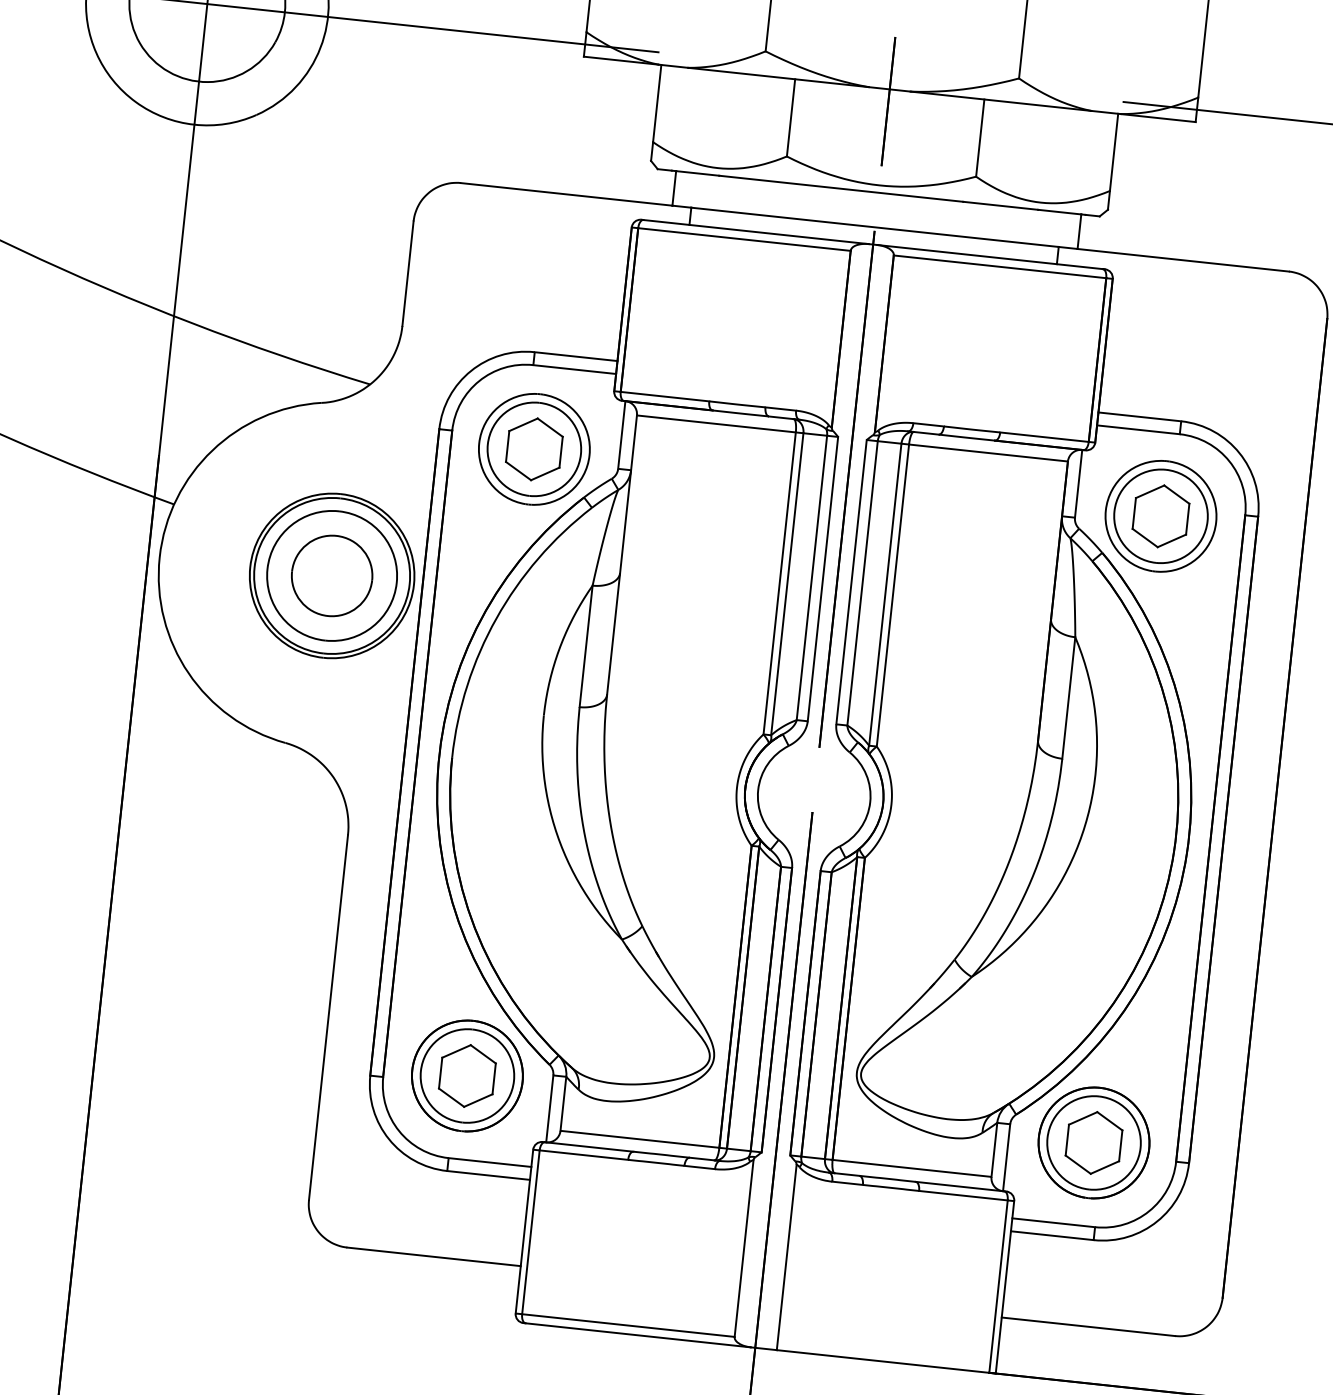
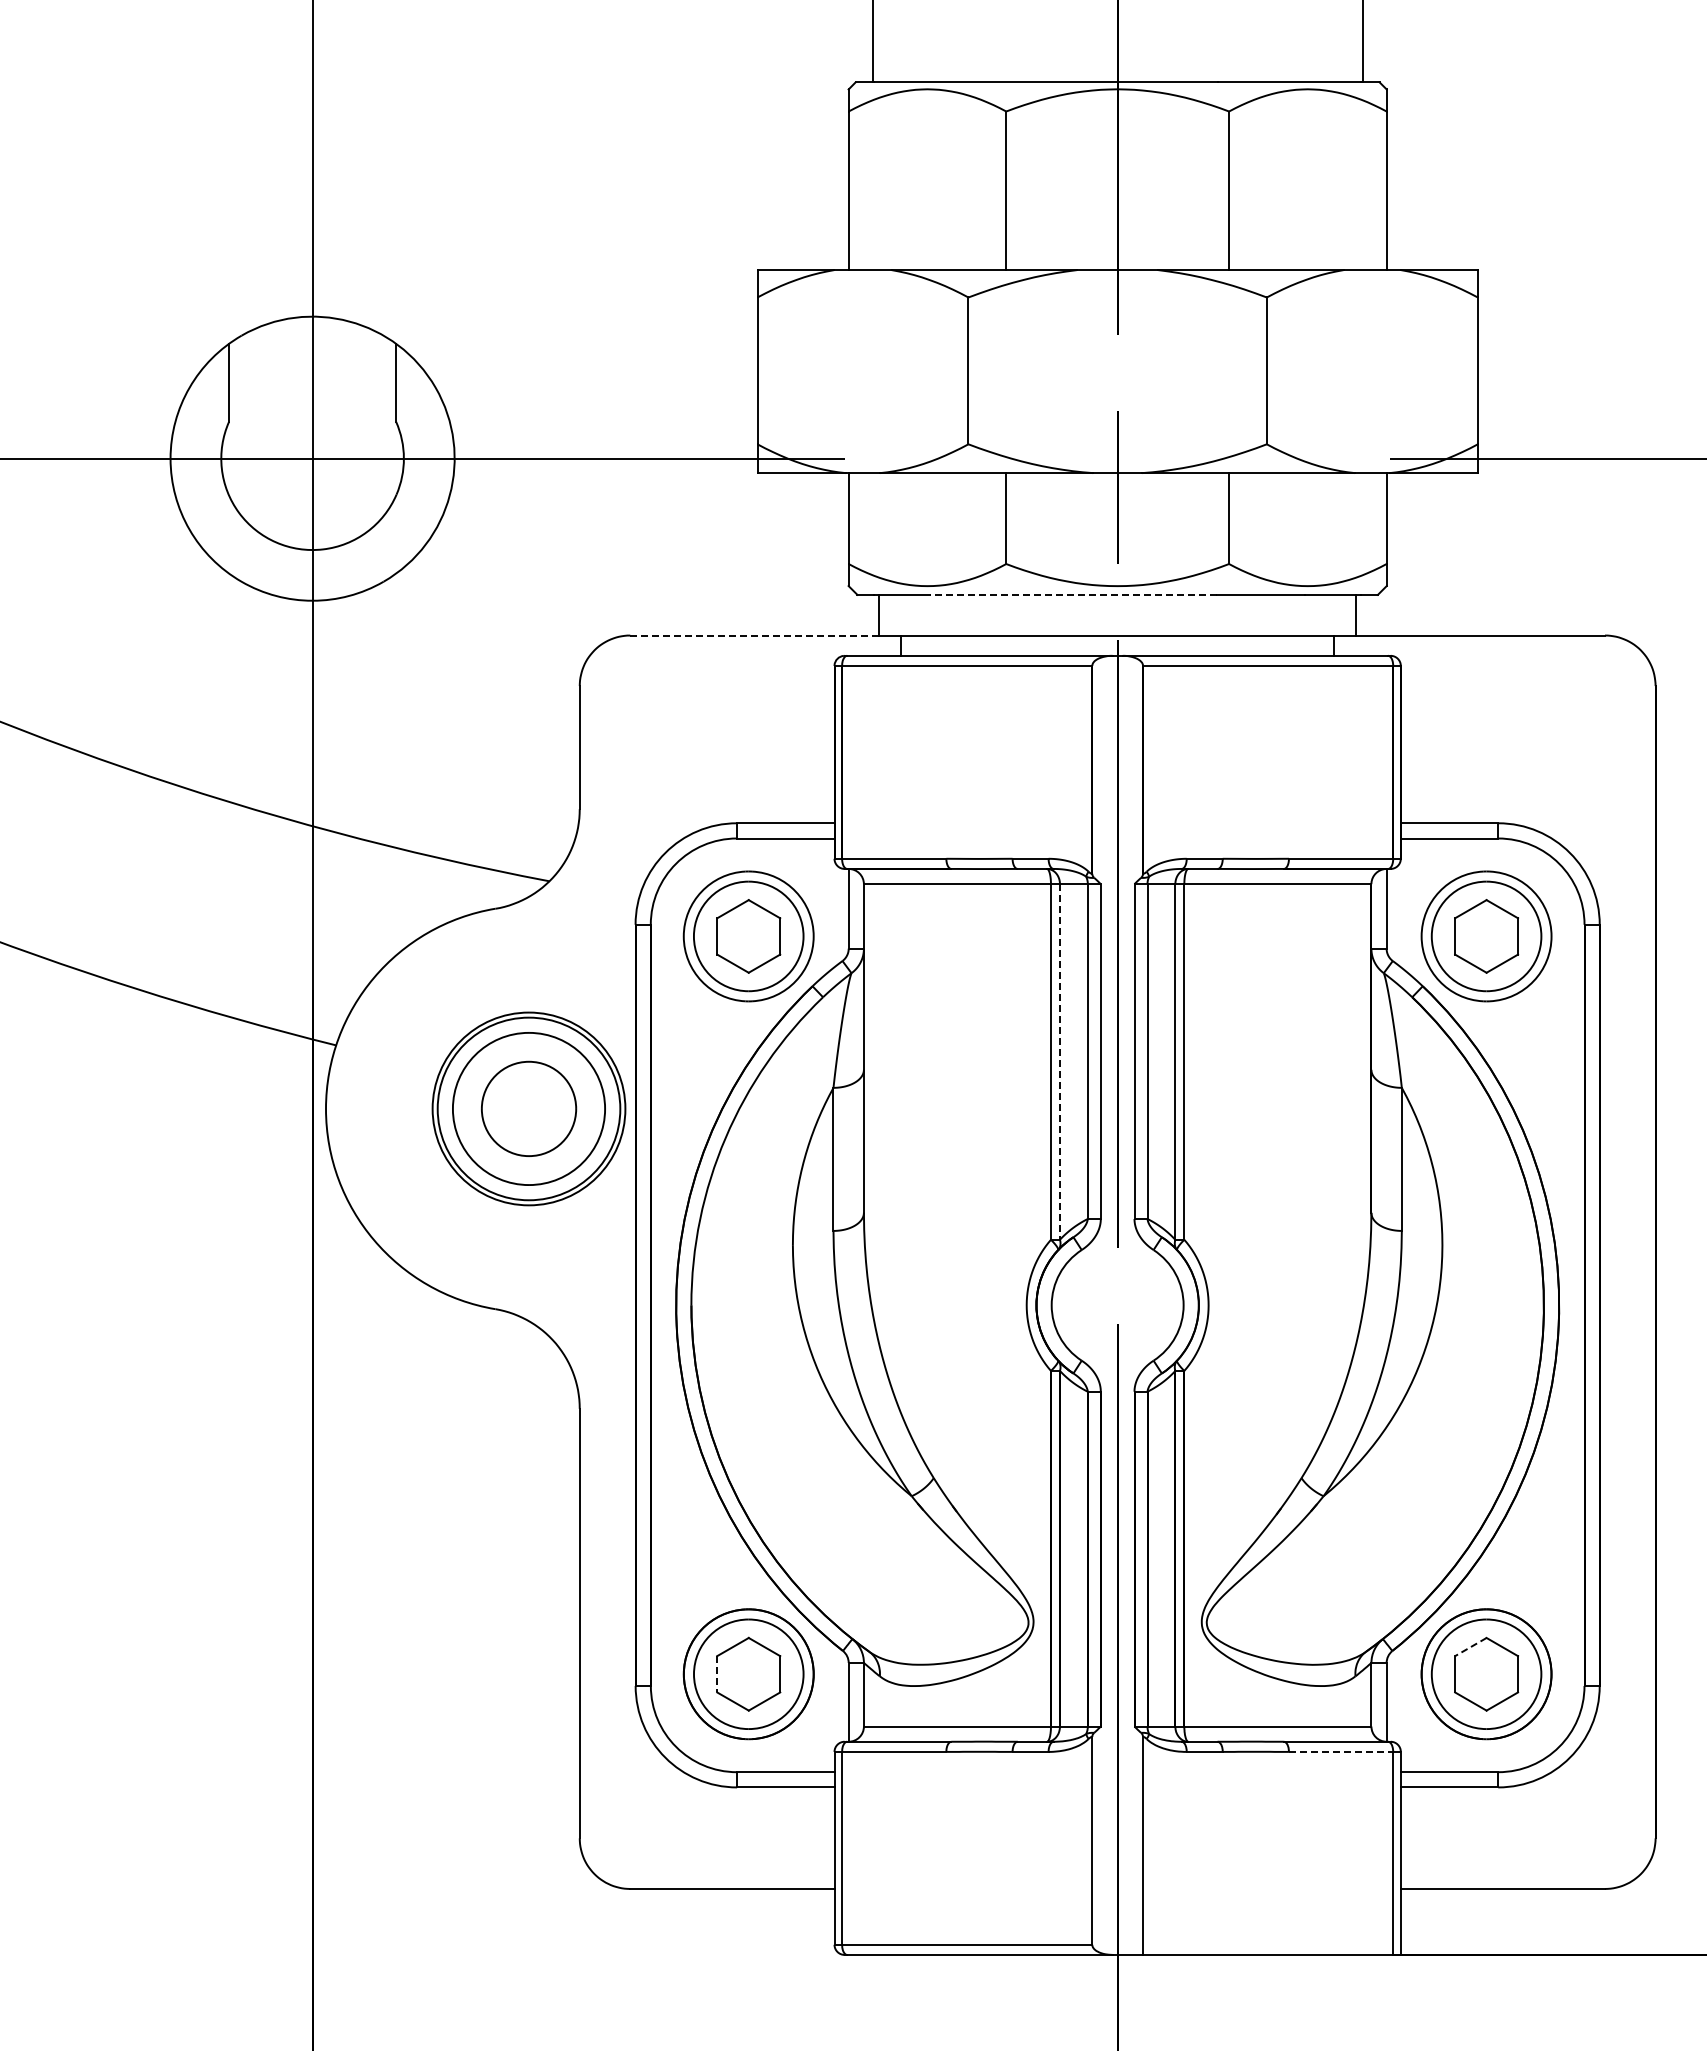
line: (841, 188) -> (1073, 594), solid -> dashed
line: (567, 194) -> (755, 635), solid -> dashed
line: (786, 583) -> (1059, 1061), solid -> dashed
line: (440, 1073) -> (717, 1674), solid -> dashed
line: (1082, 1118) -> (1470, 1647), solid -> dashed
line: (963, 1195) -> (1341, 1751), solid -> dashed

